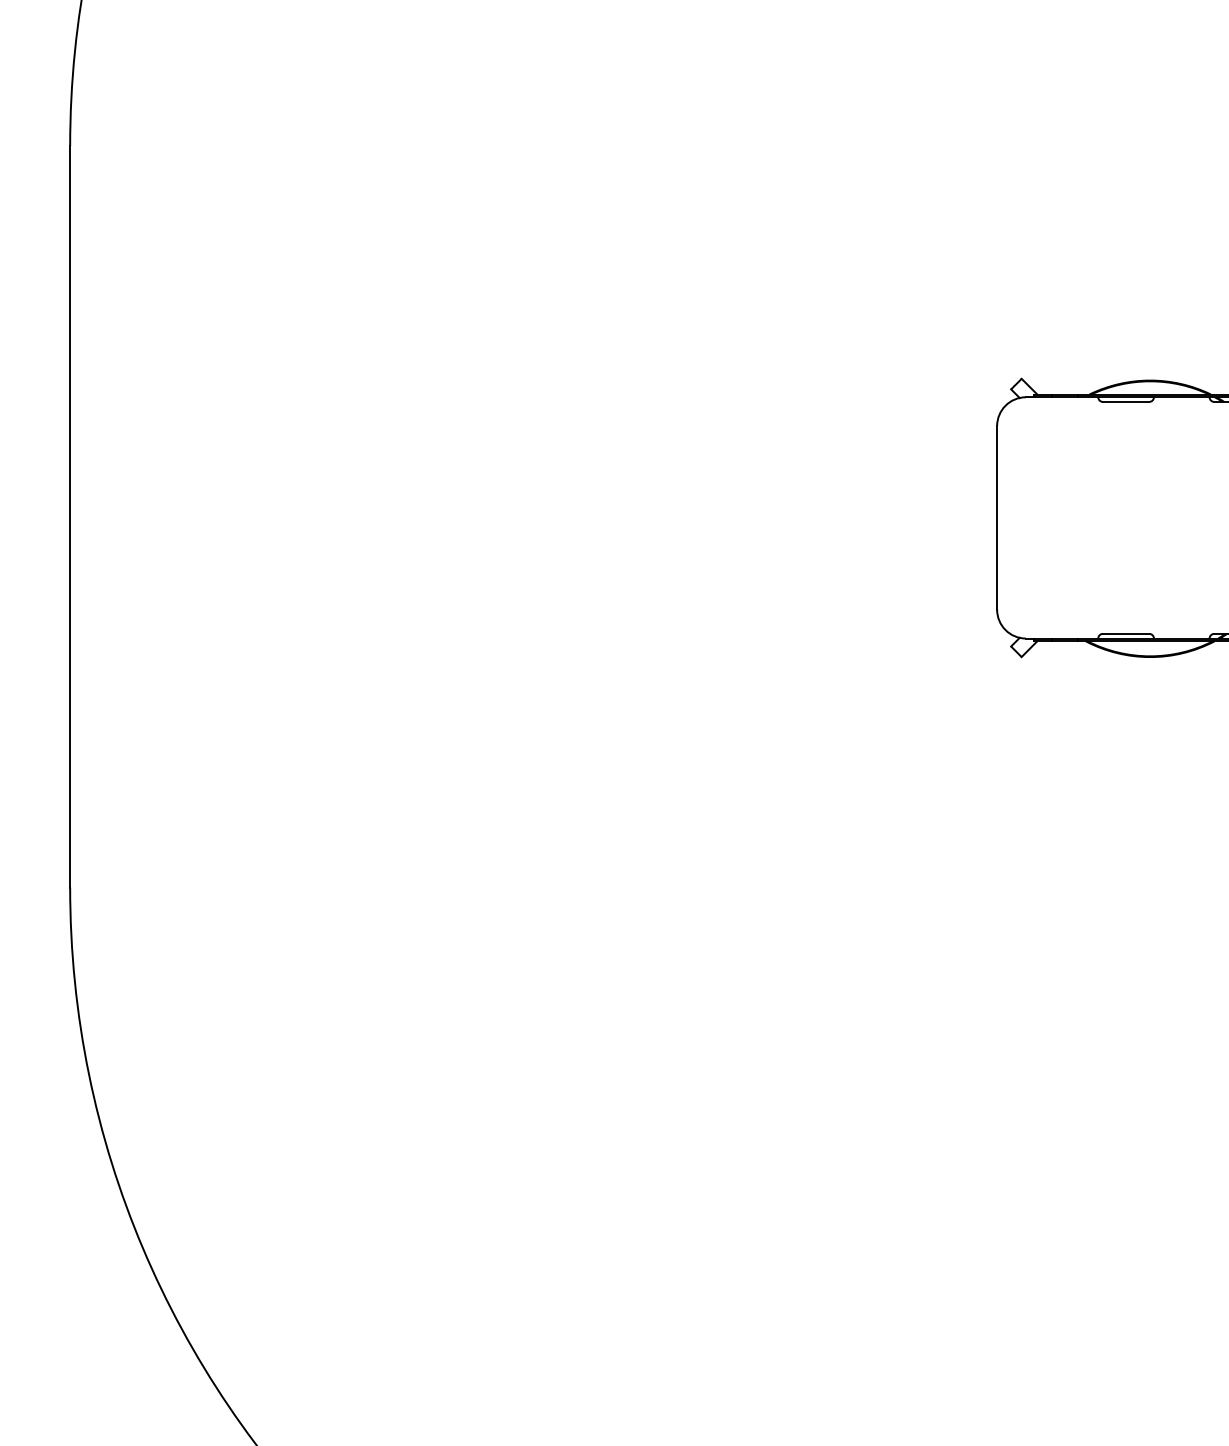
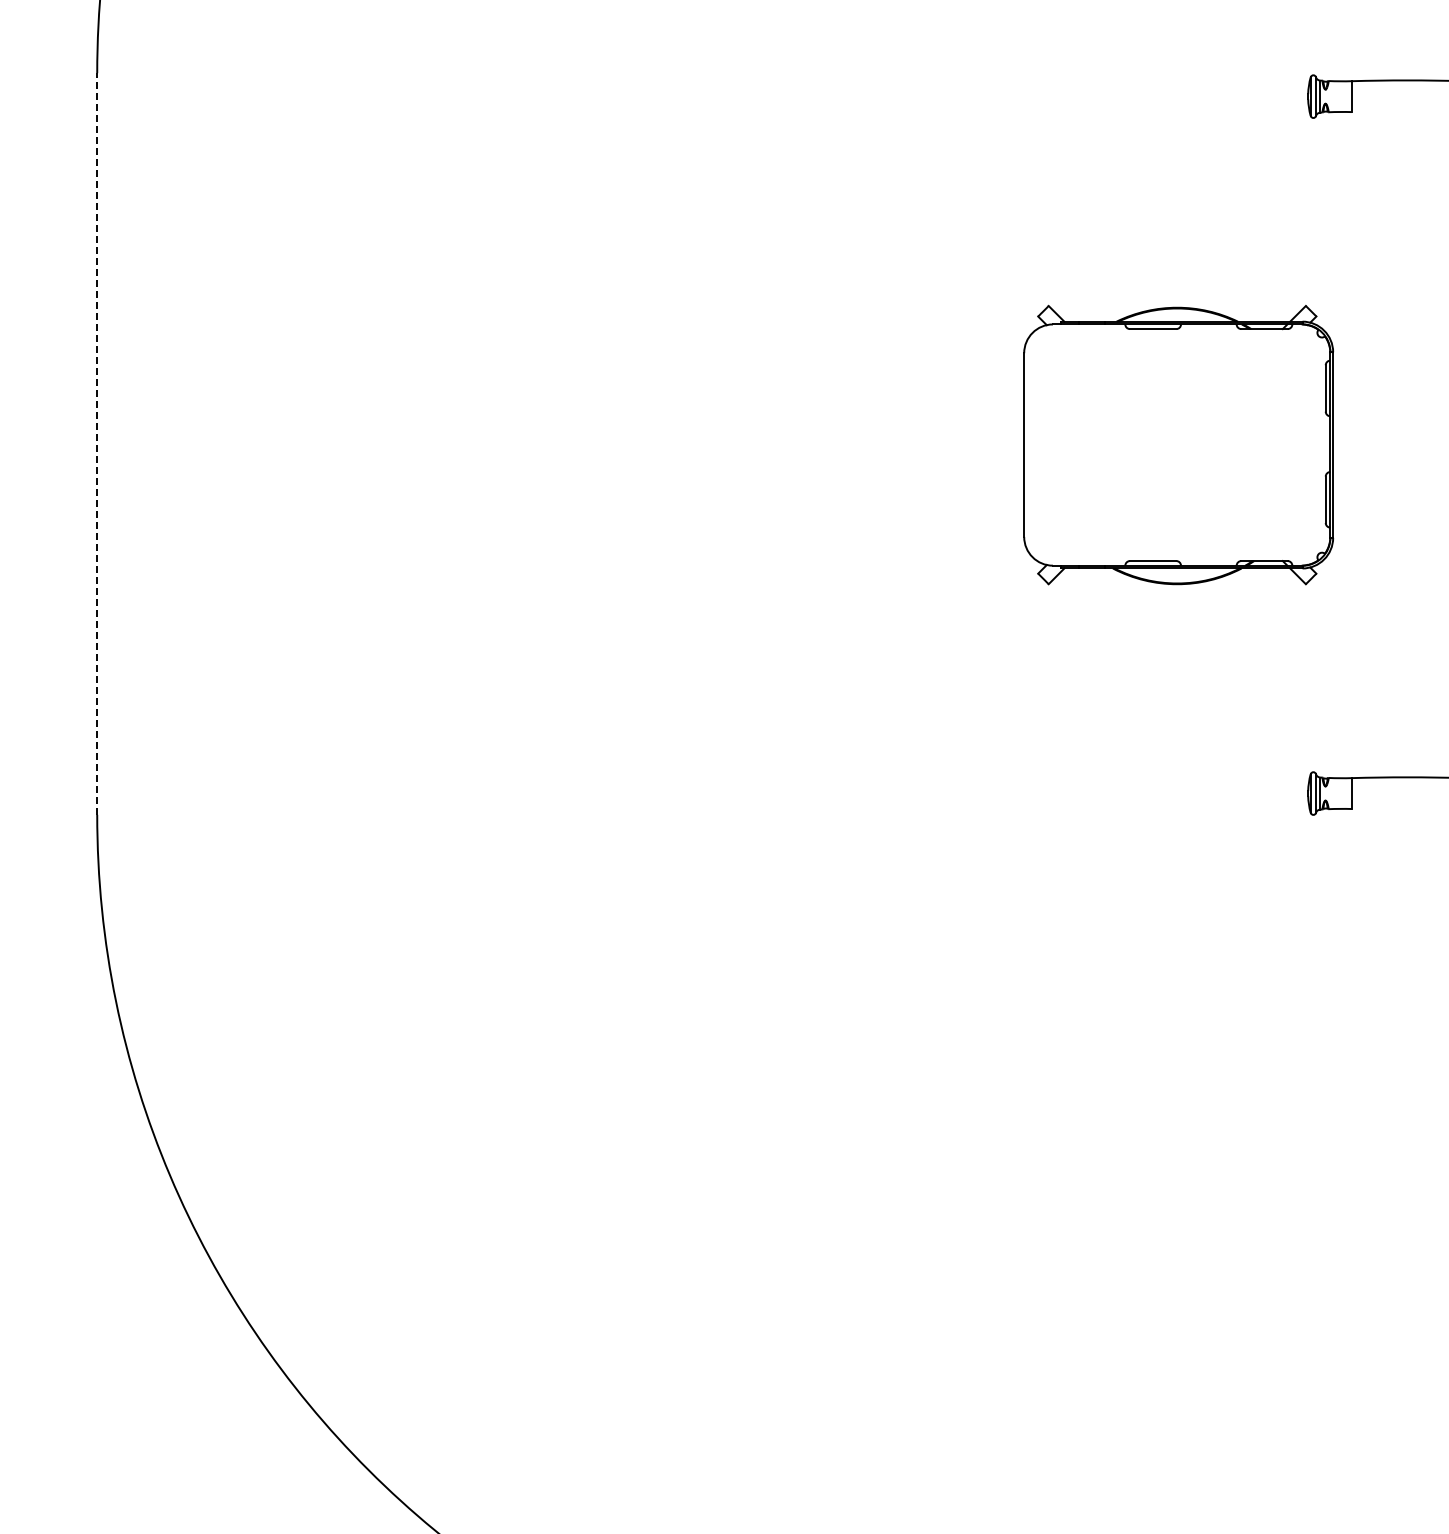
line: (70, 517) -> (97, 444), solid -> dashed

